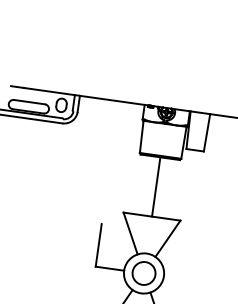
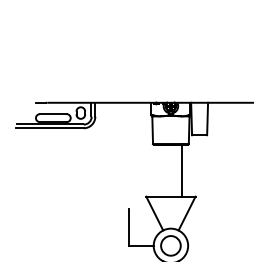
line: (155, 186) -> (181, 170), moved

